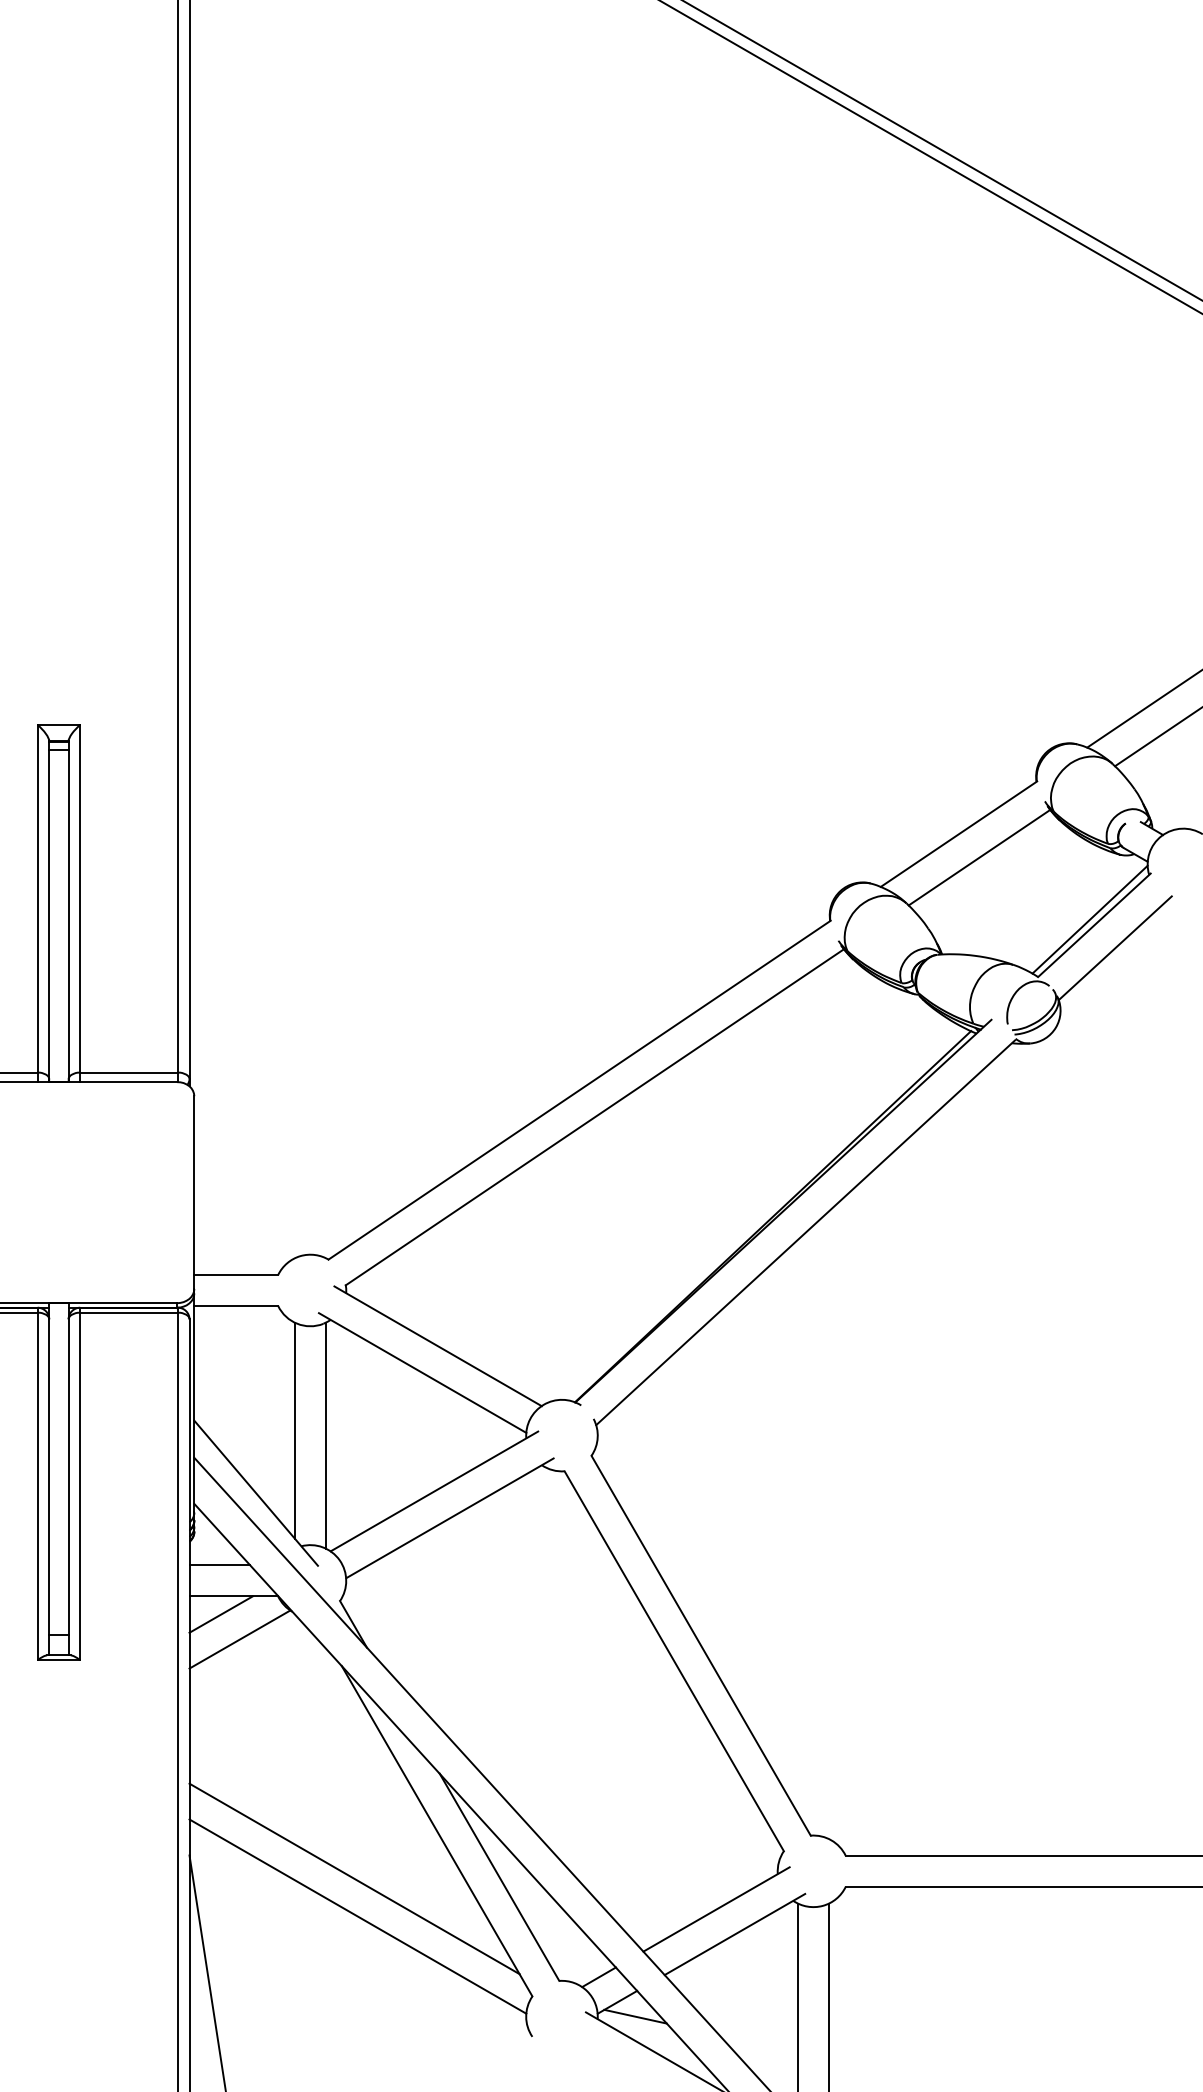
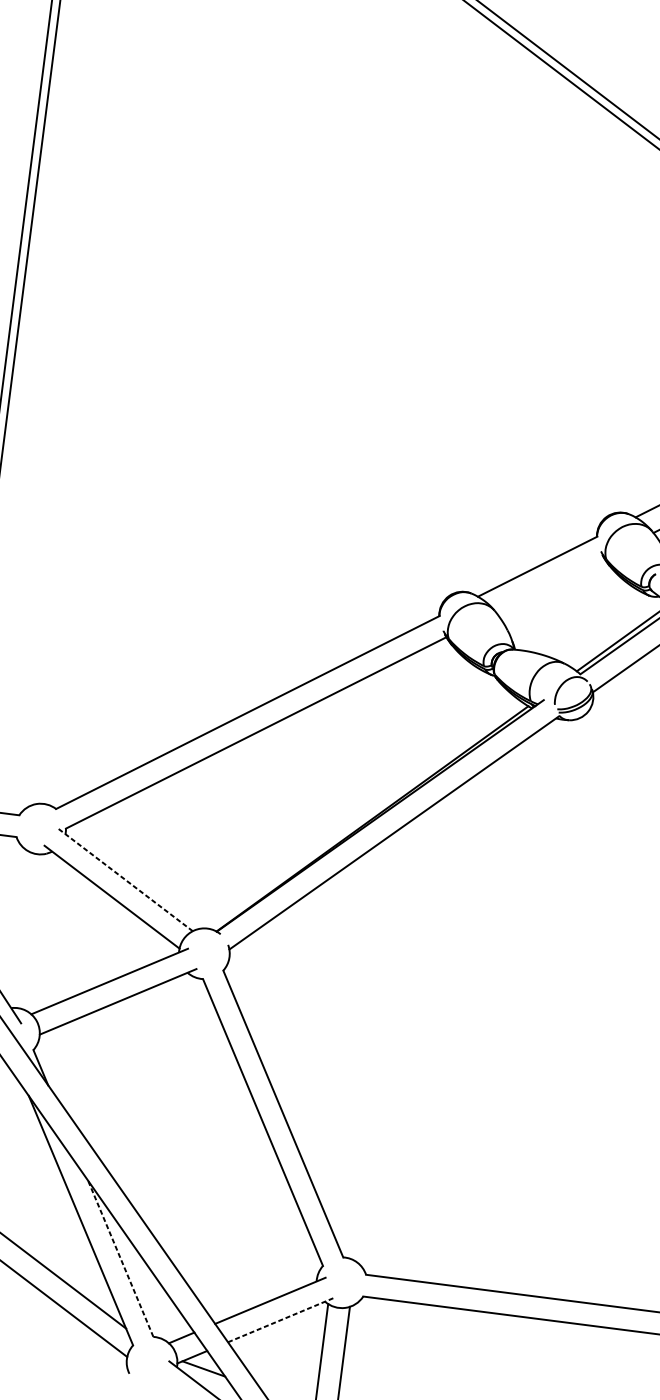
line: (979, 857) -> (550, 584), removed
line: (438, 1346) -> (125, 879), solid -> dashed
line: (294, 1430) -> (16, 926), removed
line: (325, 1435) -> (38, 932), removed
line: (499, 1877) -> (120, 1258), solid -> dashed
line: (735, 1934) -> (281, 1320), solid -> dashed

